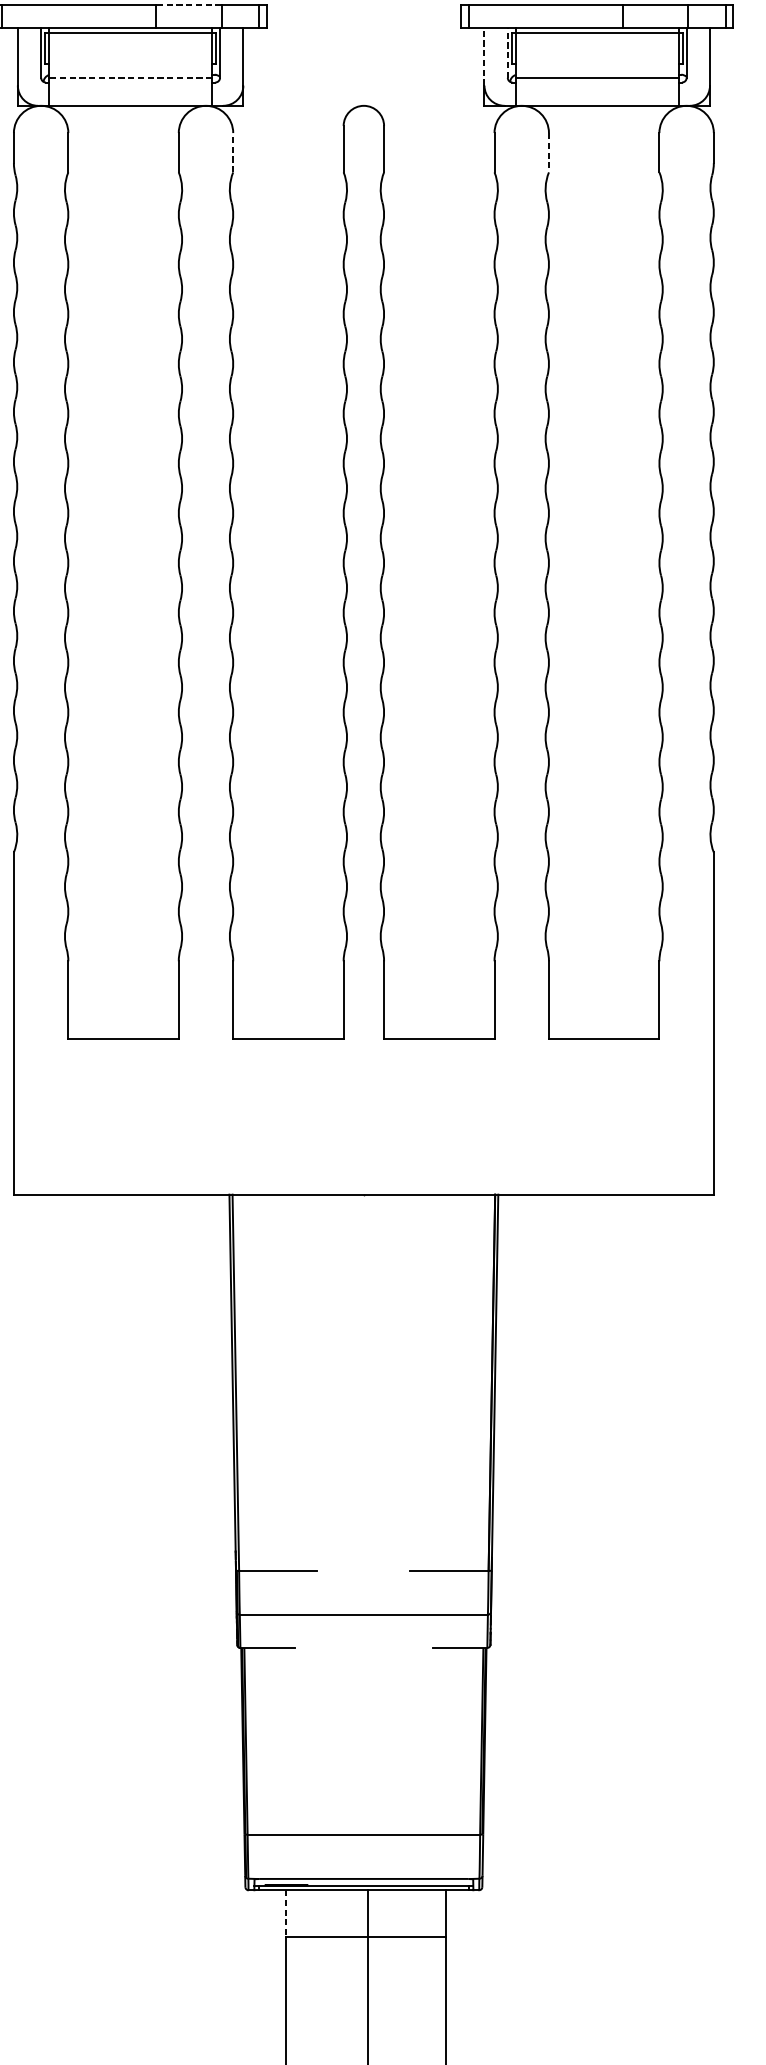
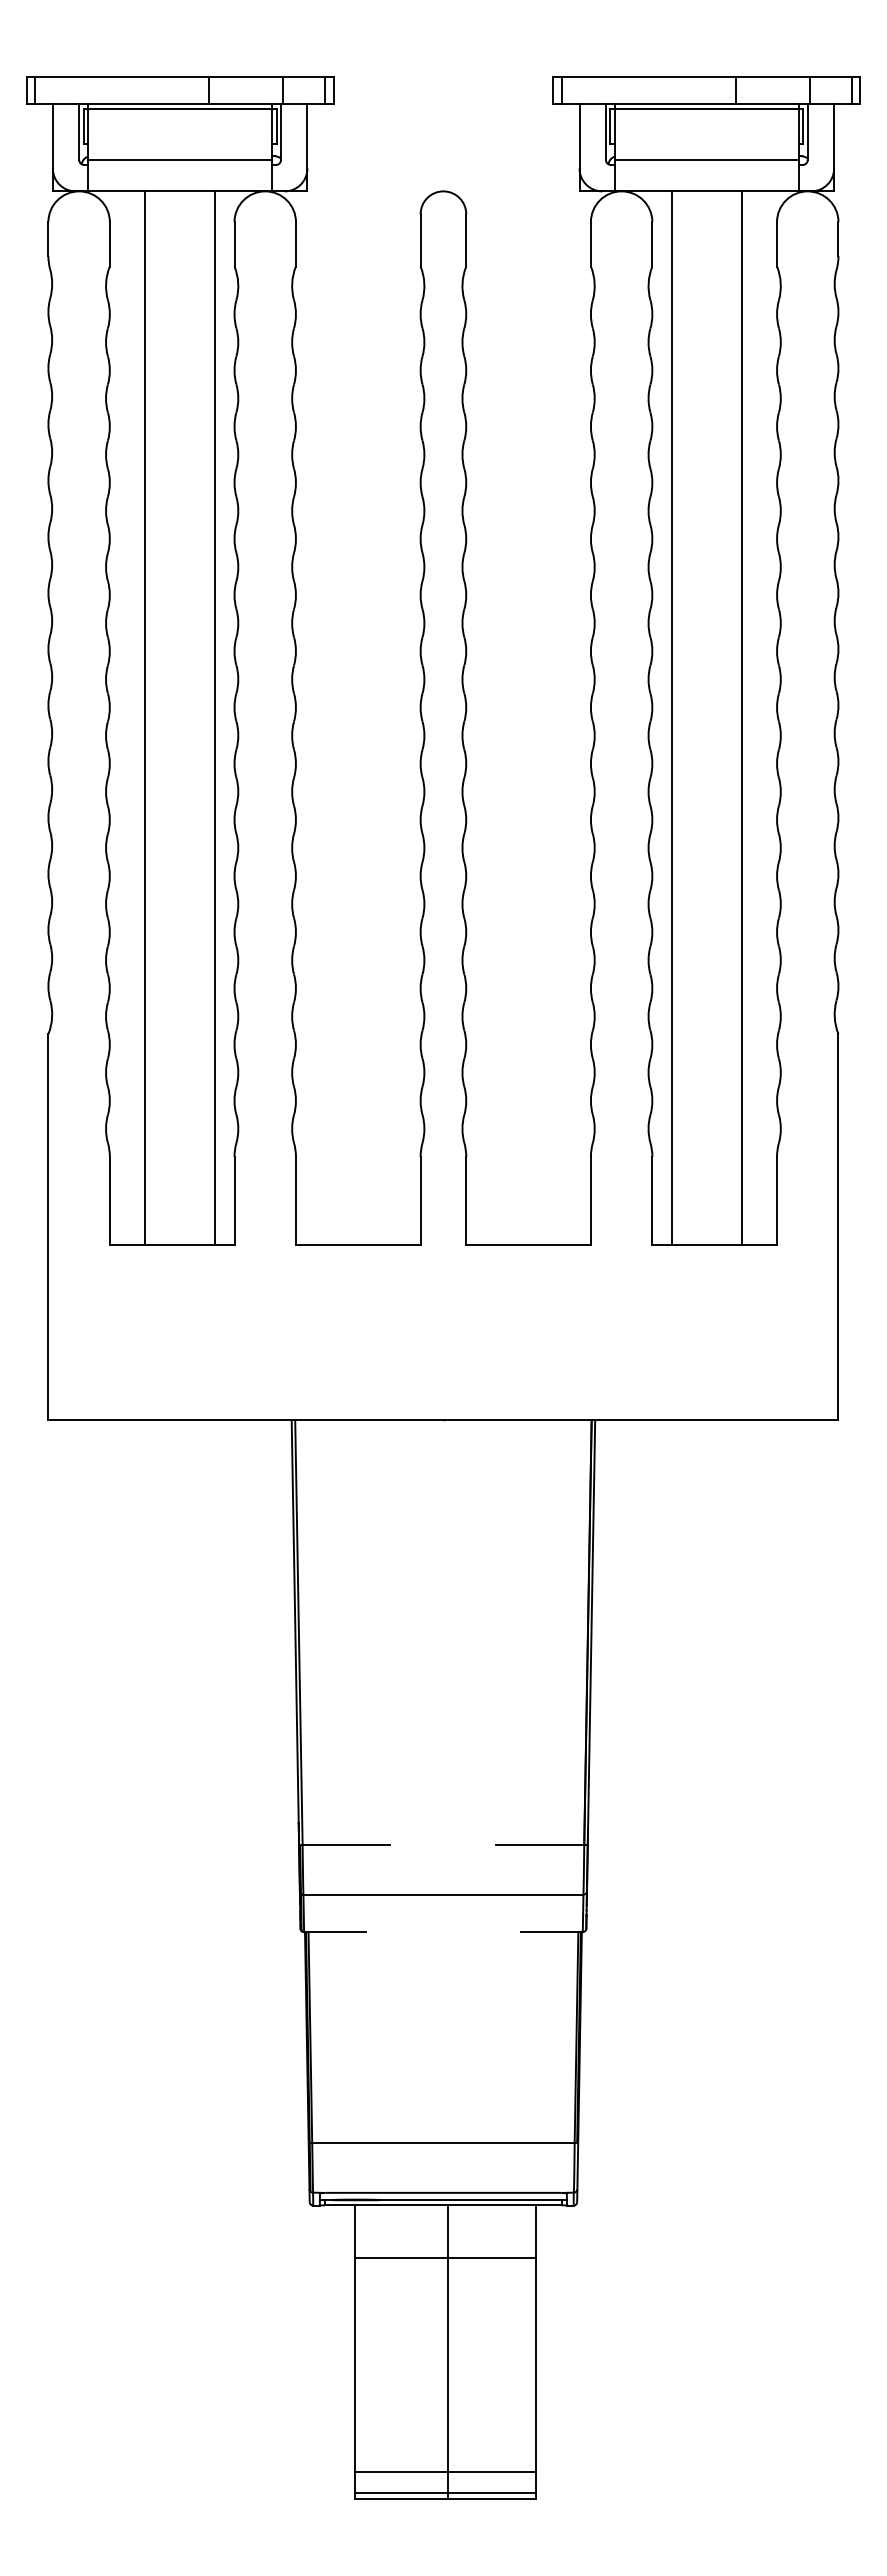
line: (188, 4) -> (245, 77), dashed -> solid
line: (507, 52) -> (605, 131), dashed -> solid
line: (484, 56) -> (579, 135), dashed -> solid
line: (130, 77) -> (179, 159), dashed -> solid
line: (232, 152) -> (295, 243), dashed -> solid
line: (549, 152) -> (652, 244), dashed -> solid
line: (99, 571) -> (145, 717), added
line: (161, 571) -> (215, 717), added
line: (565, 571) -> (671, 717), added
line: (627, 571) -> (741, 717), added
line: (285, 1914) -> (355, 2232), dashed -> solid

